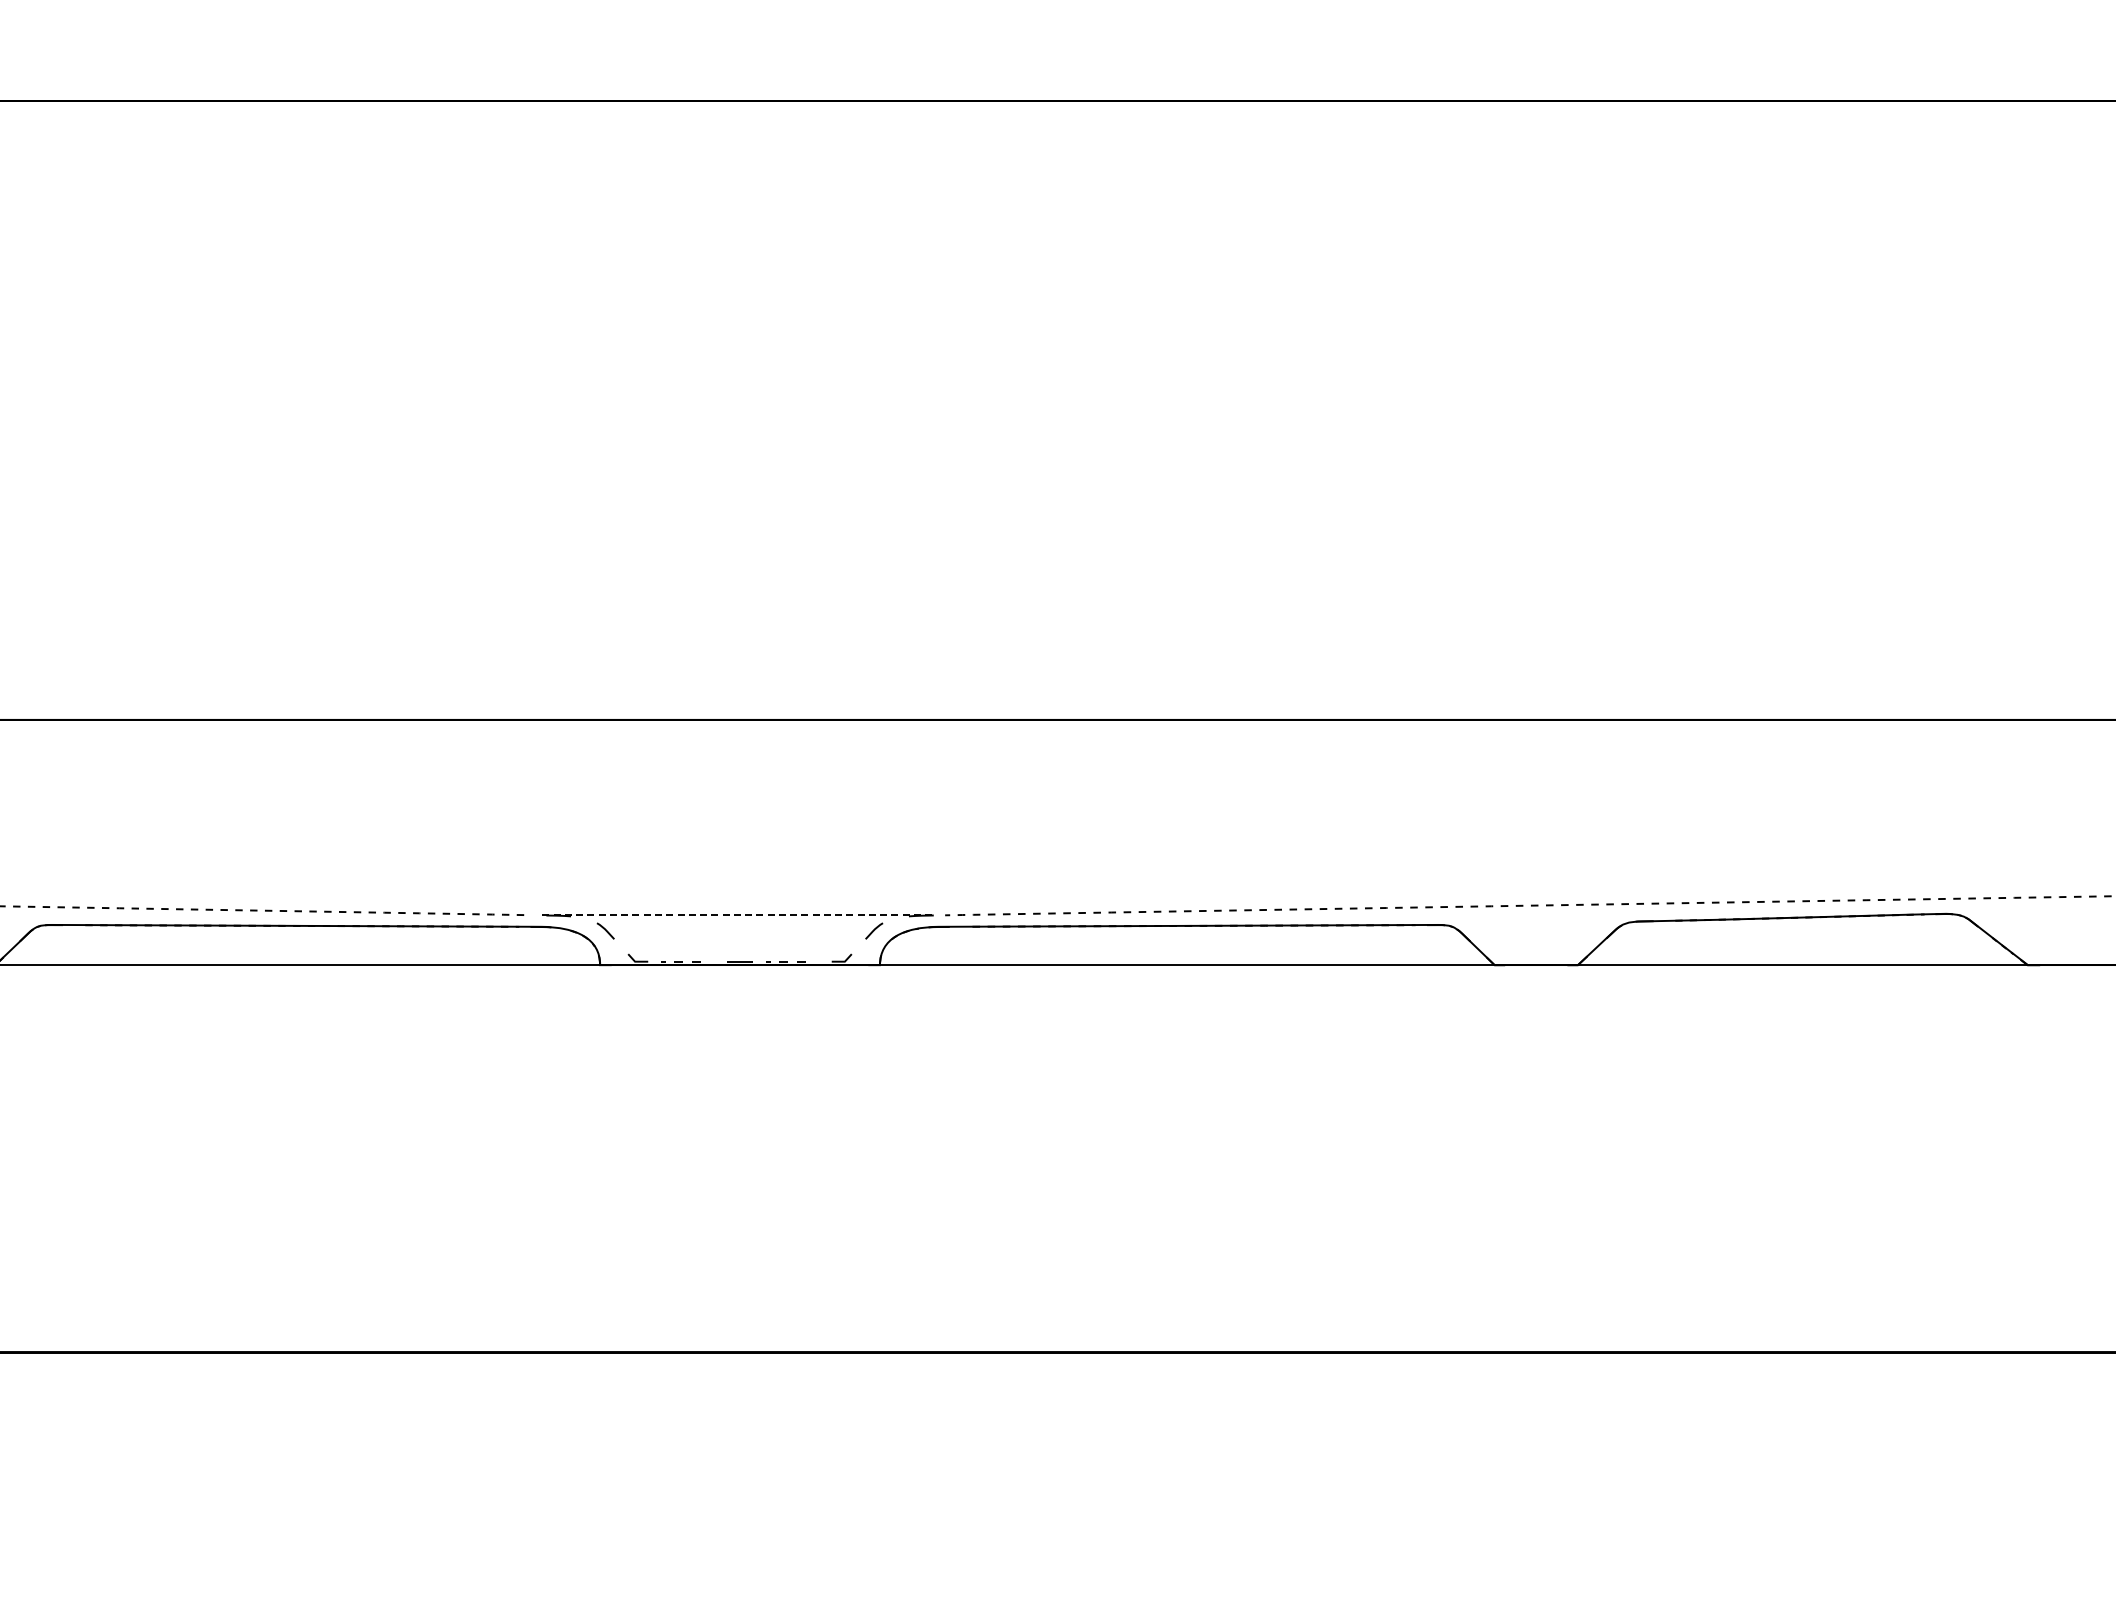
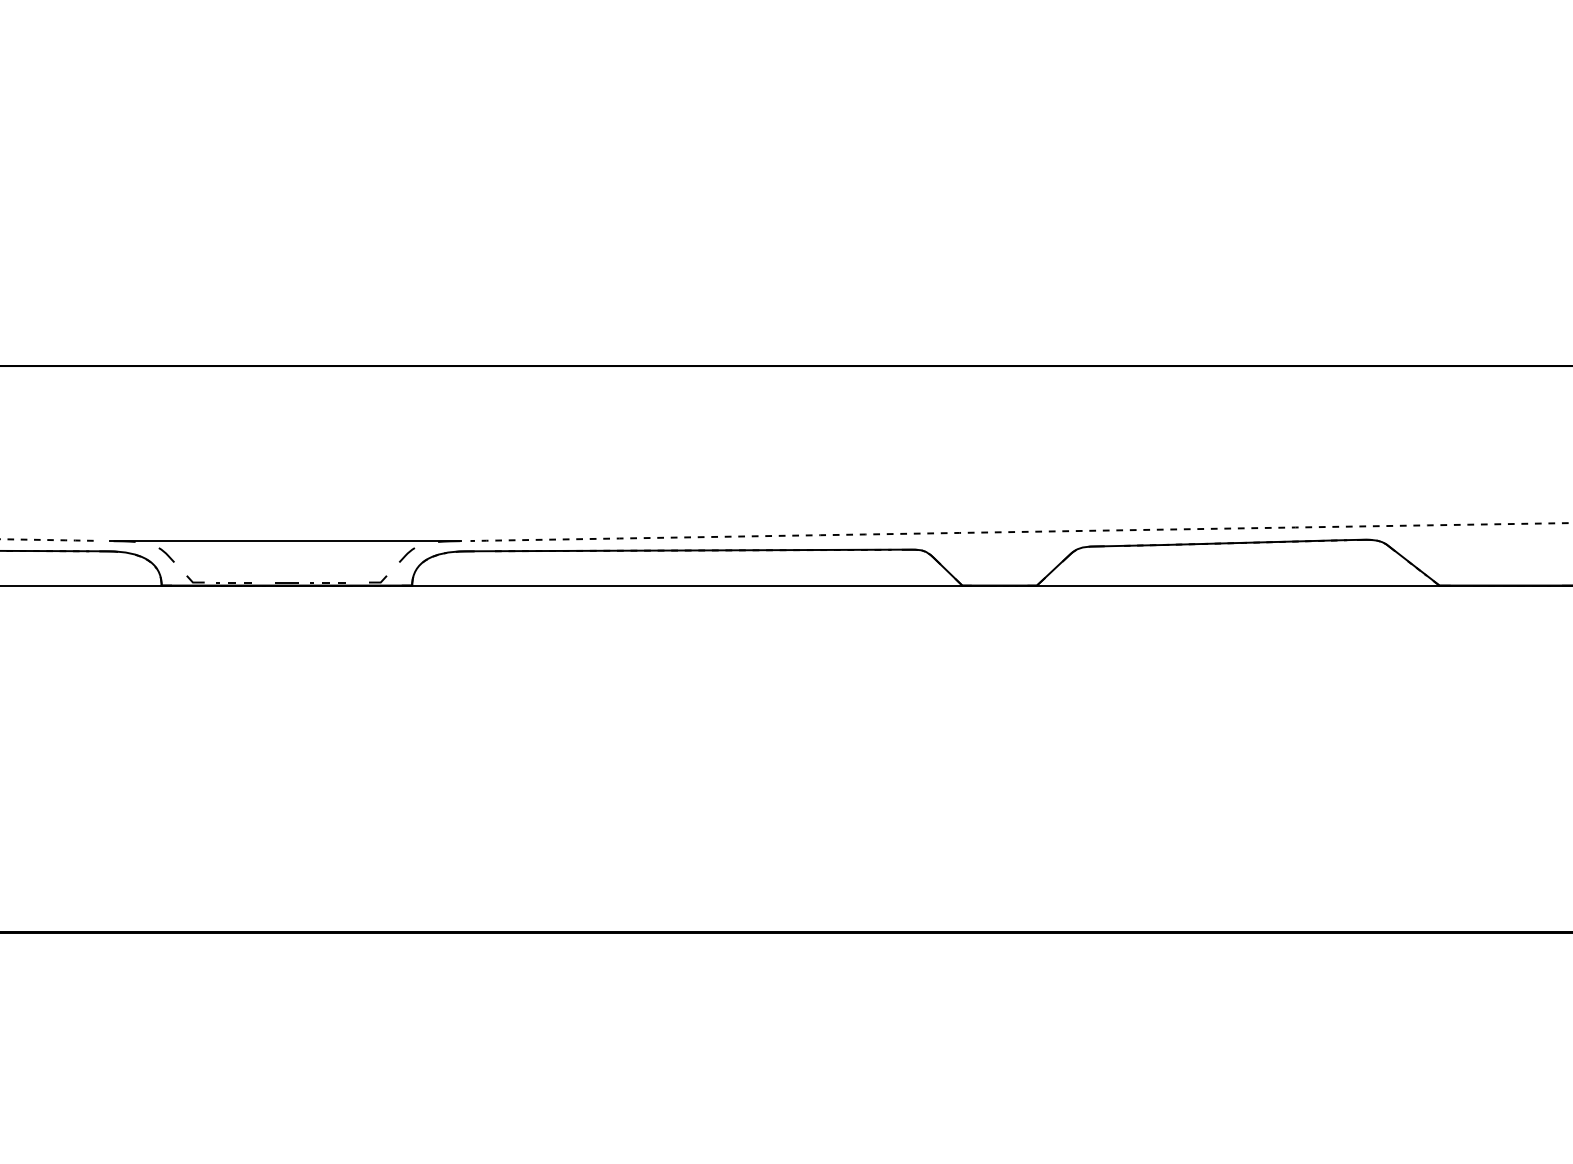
line: (738, 915) -> (285, 541), dashed -> solid

